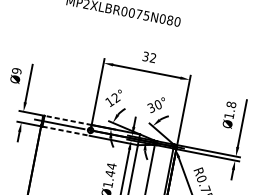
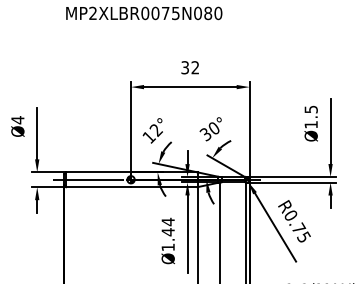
text: (16, 71) -> (17, 120), Ø9 -> Ø4
text: (230, 104) -> (310, 109), Ø1.8 -> Ø1.5
line: (68, 120) -> (98, 172), dashed -> solid
line: (66, 131) -> (99, 187), dashed -> solid

